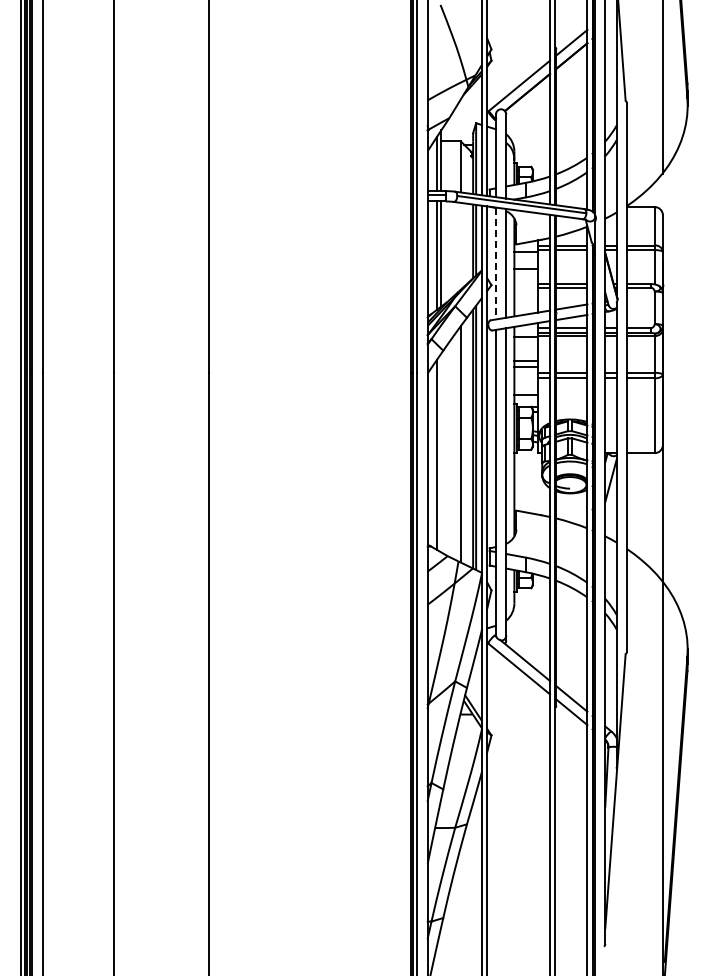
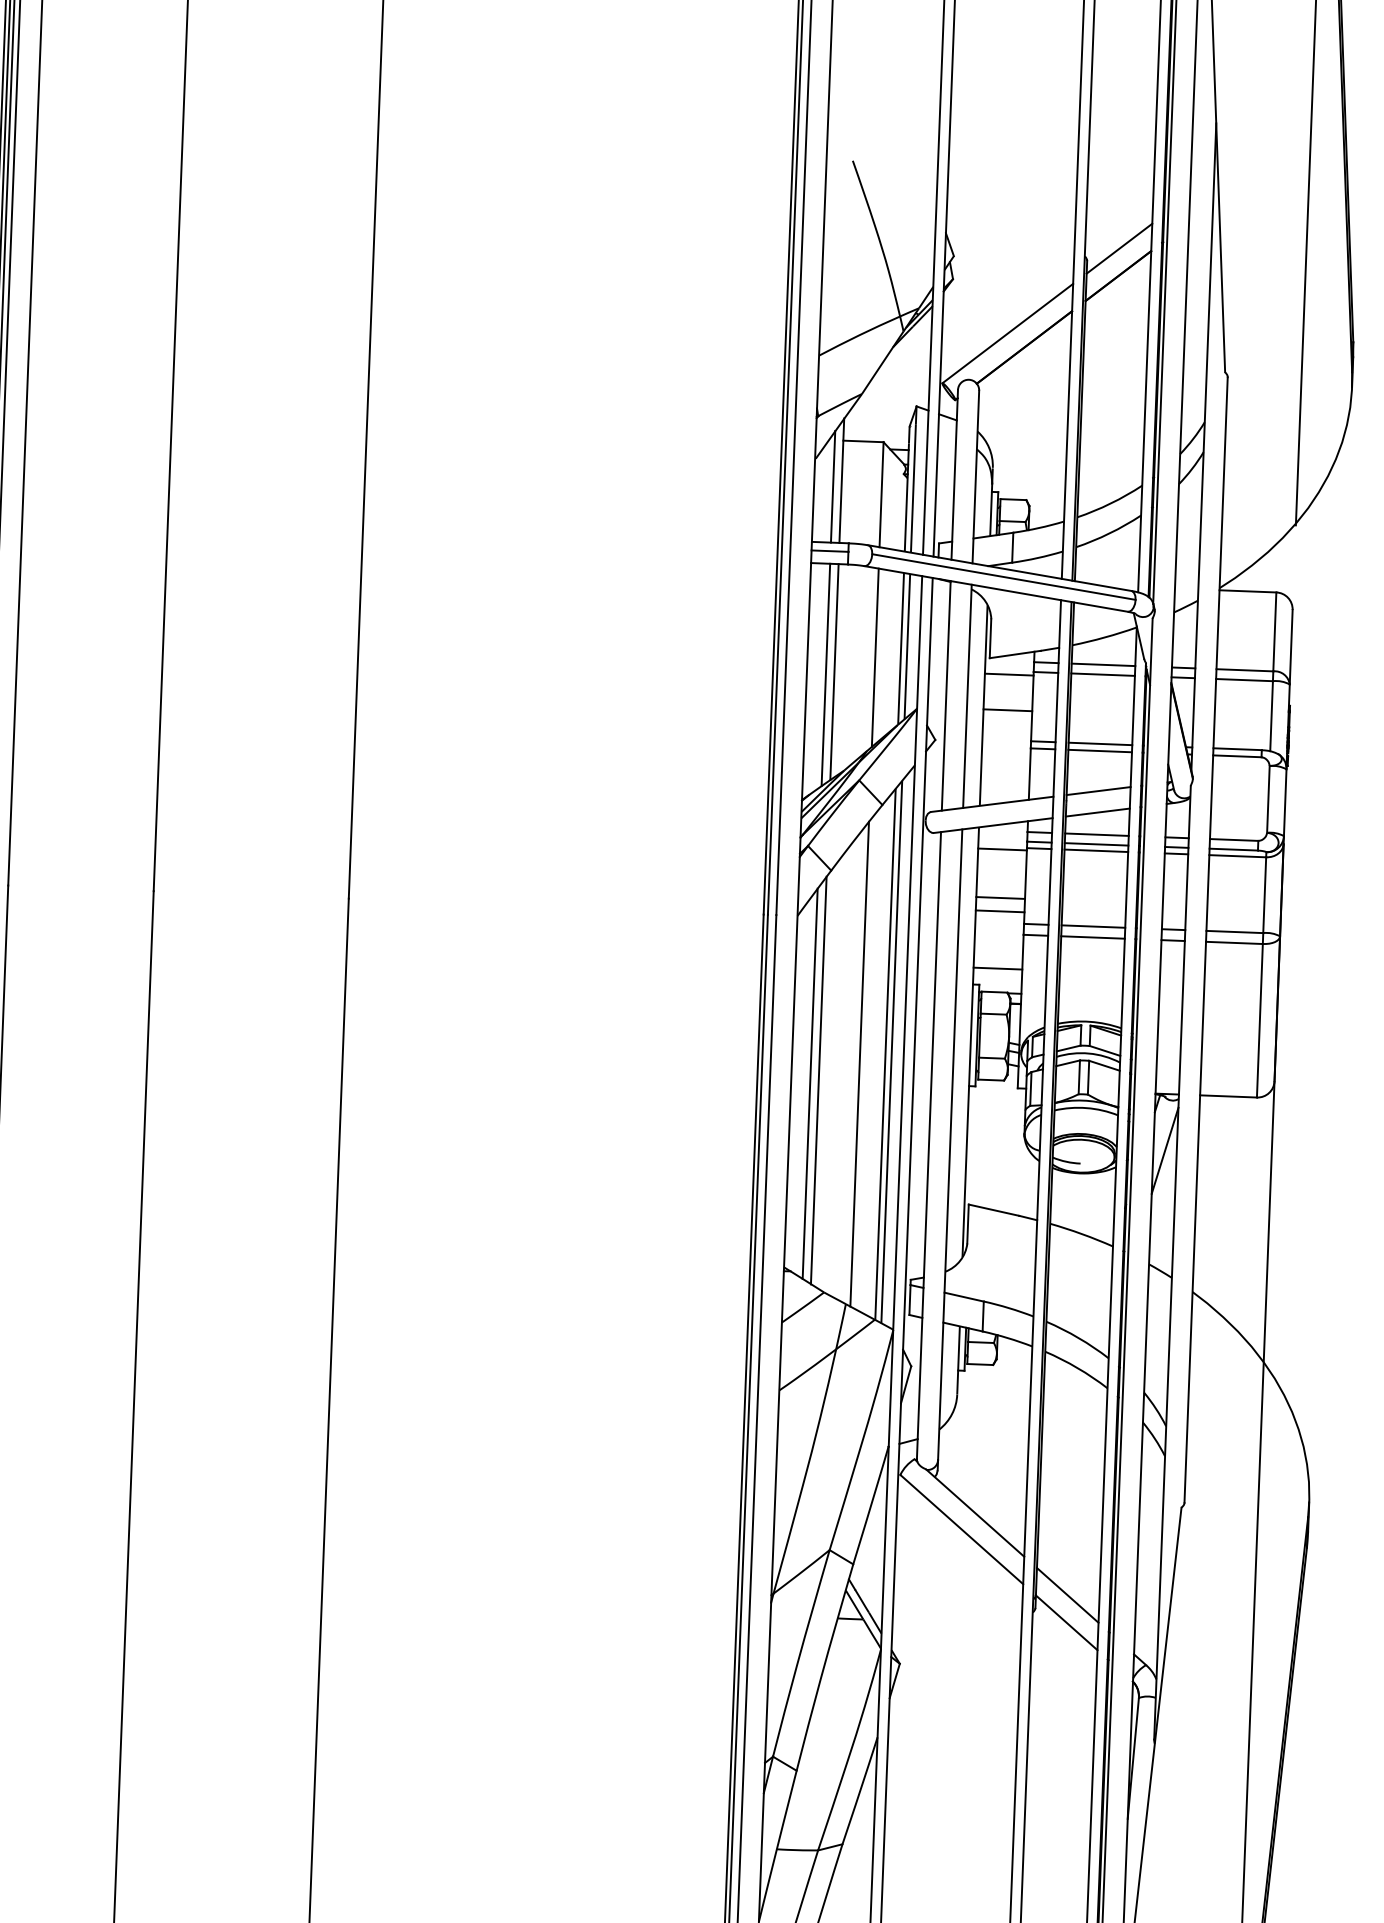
line: (460, 245) -> (874, 656), added
line: (495, 263) -> (945, 695), dashed -> solid
line: (441, 452) -> (819, 1079), added

